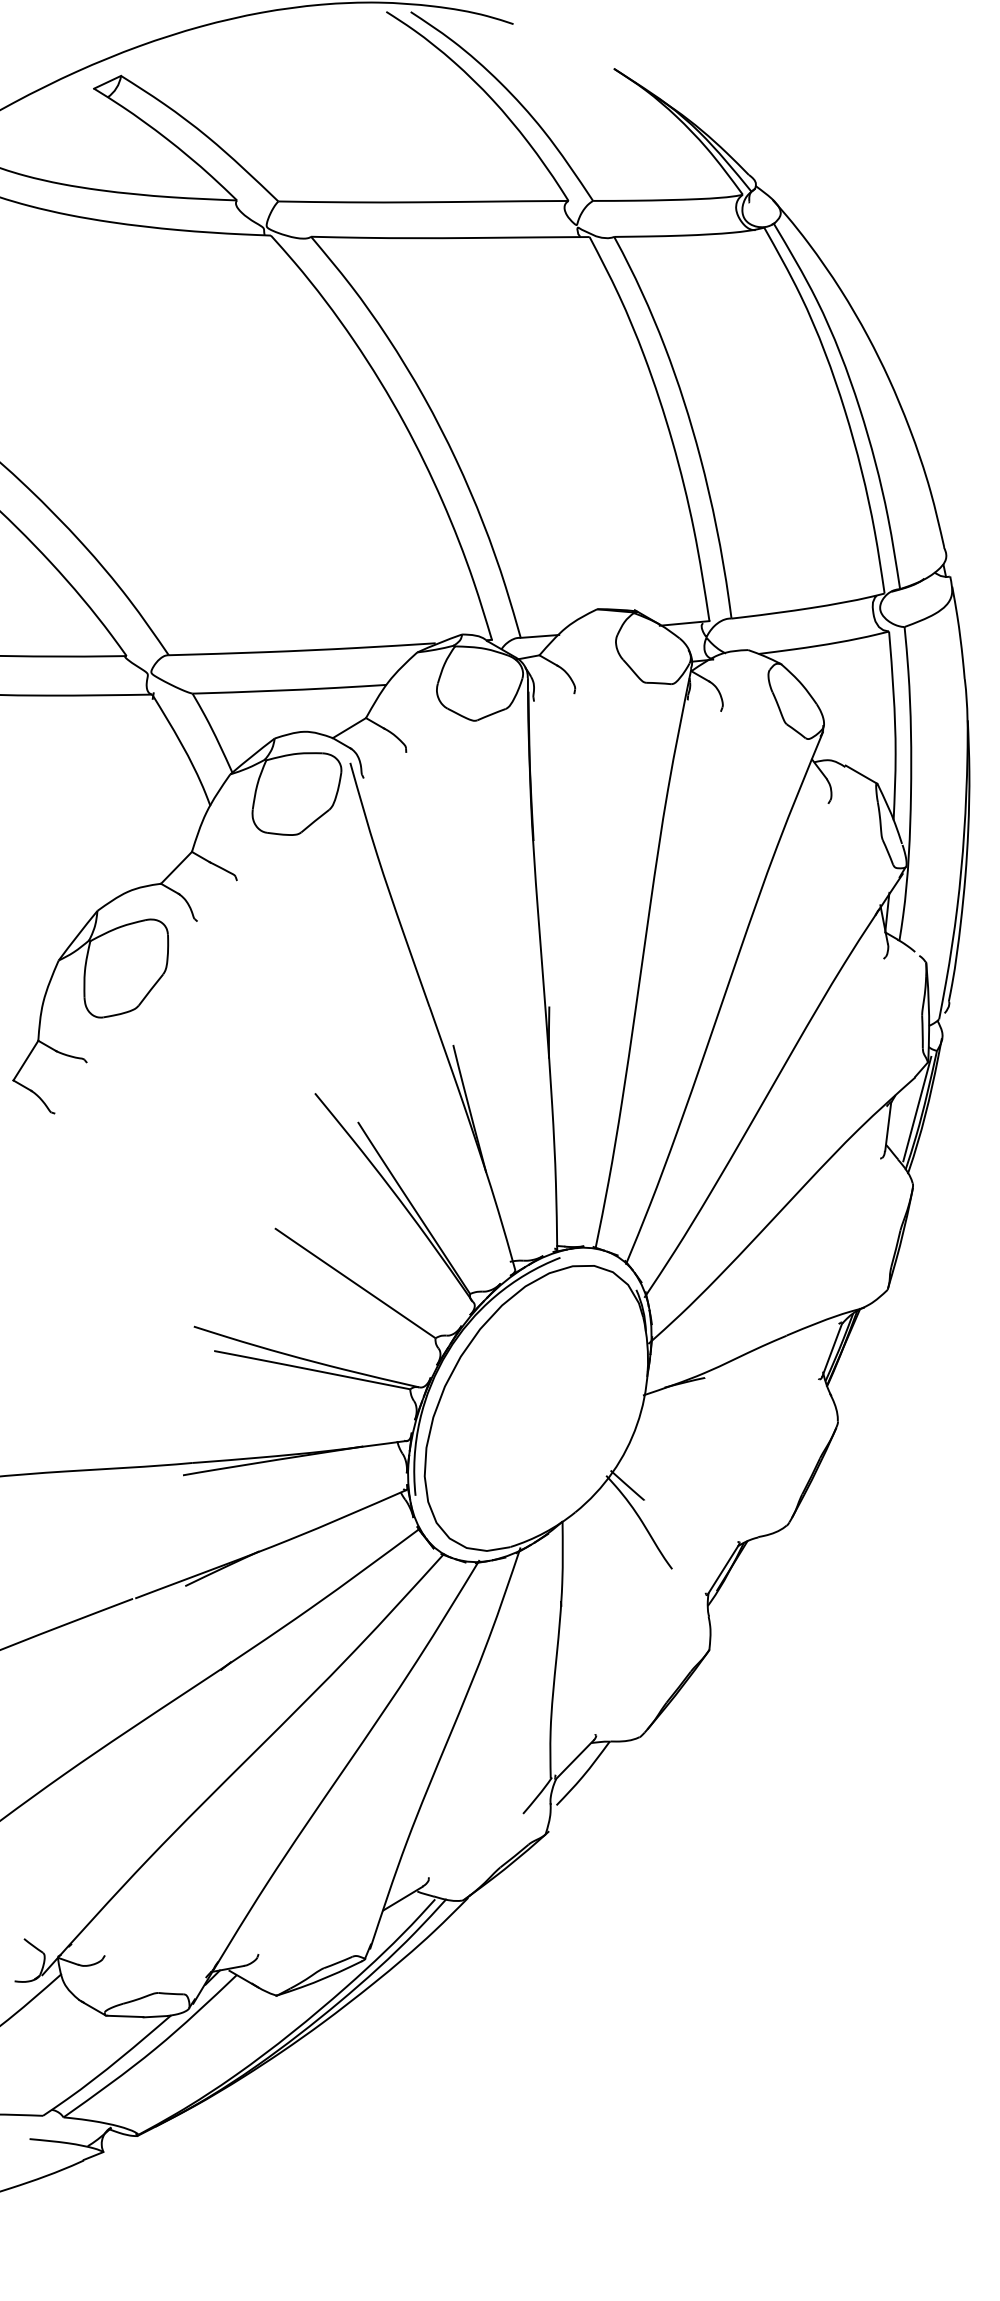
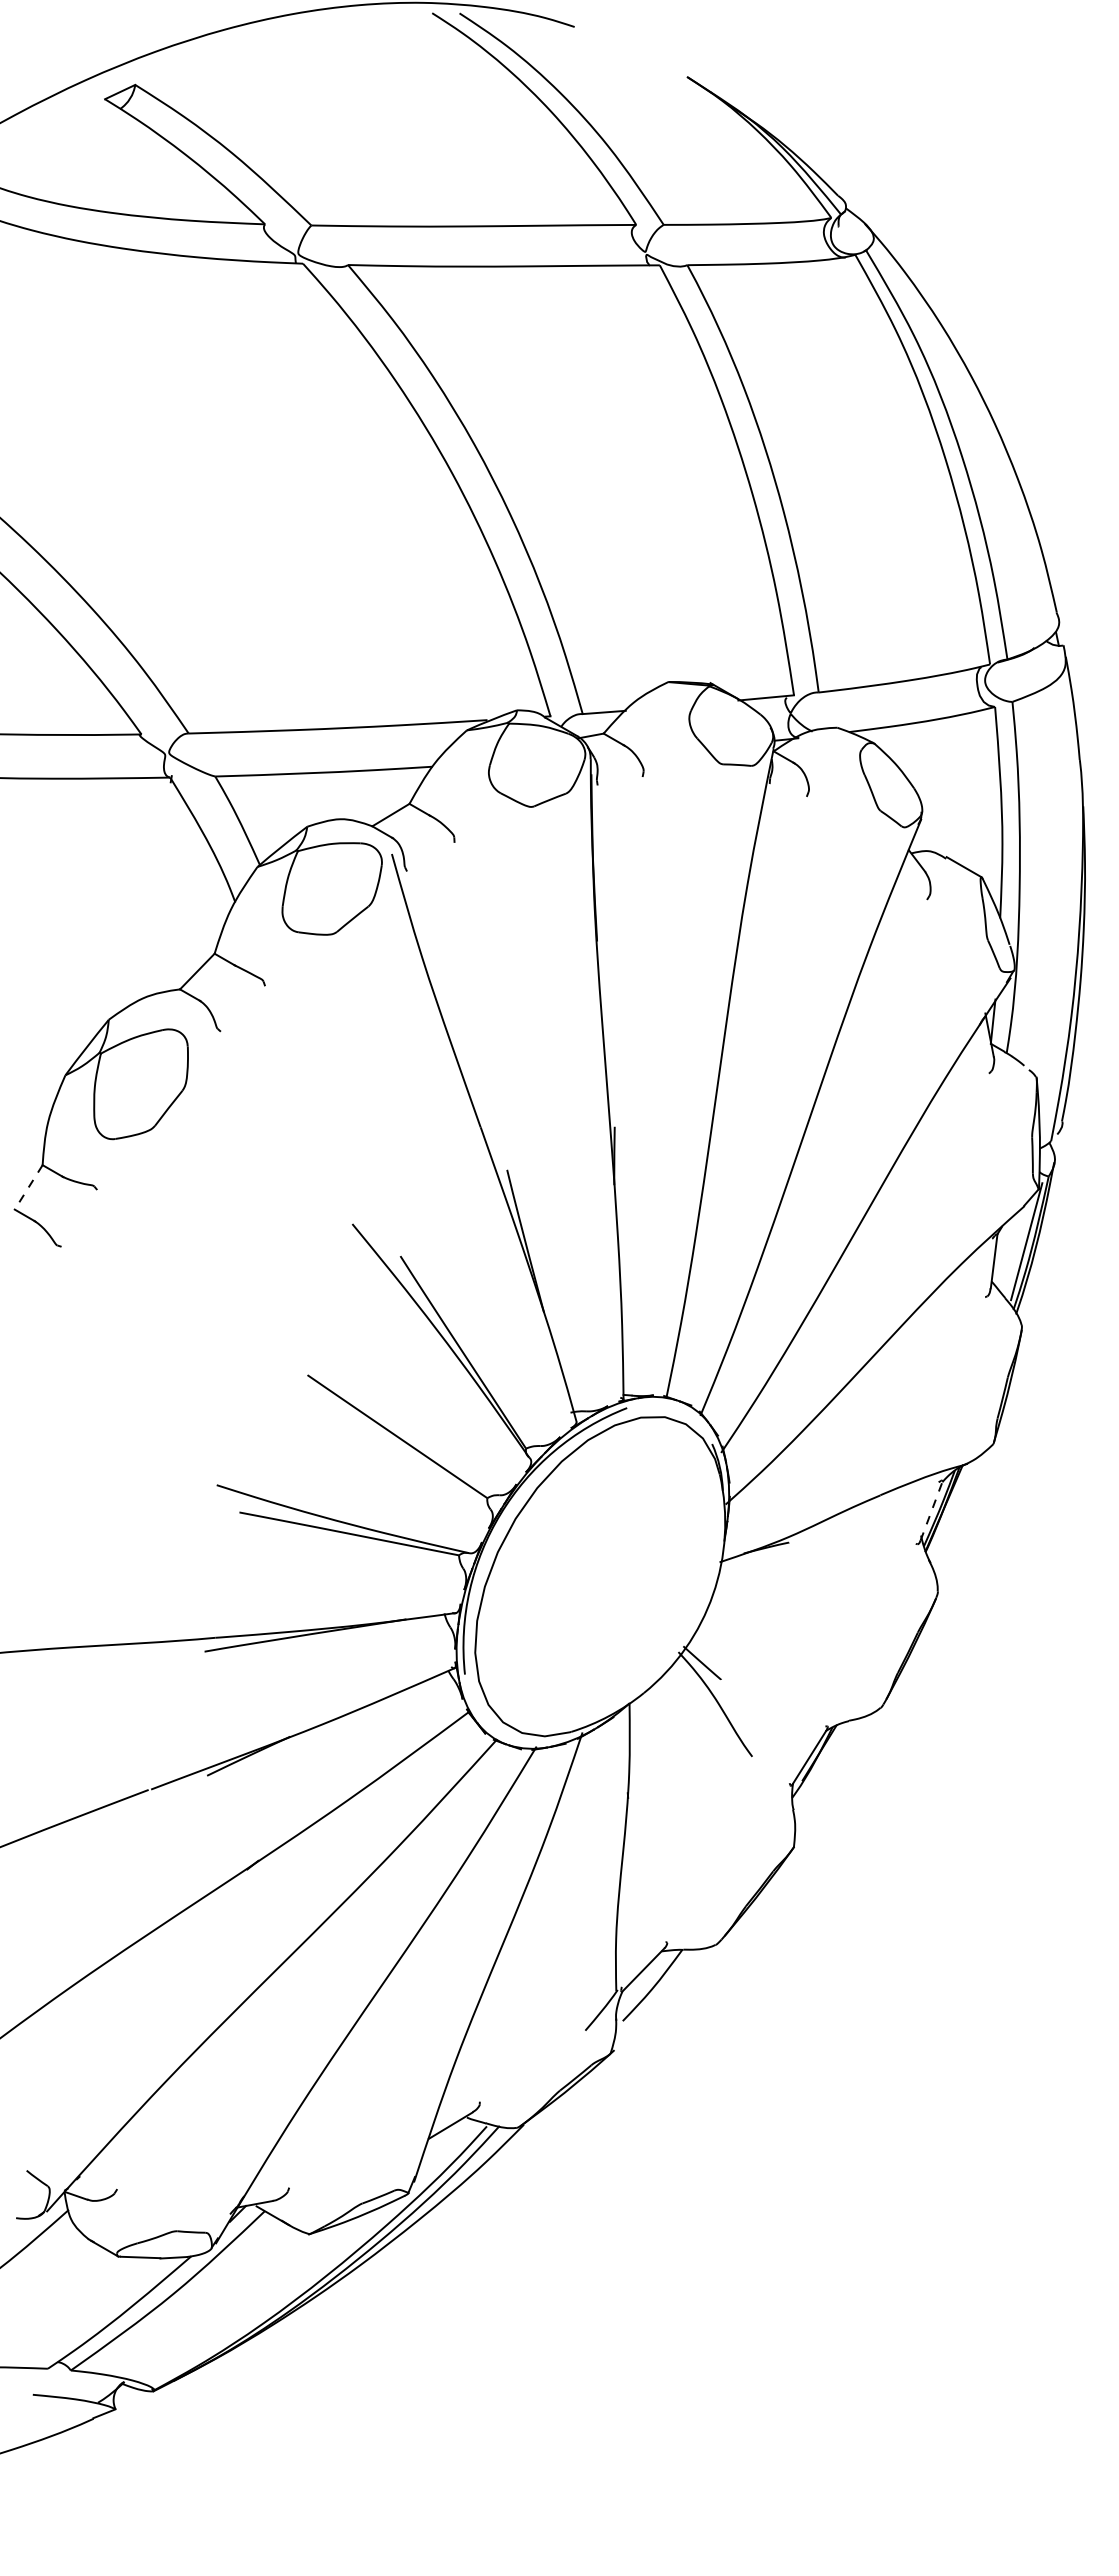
line: (25, 1060) -> (28, 1187), solid -> dashed
line: (832, 1349) -> (931, 1510), solid -> dashed

